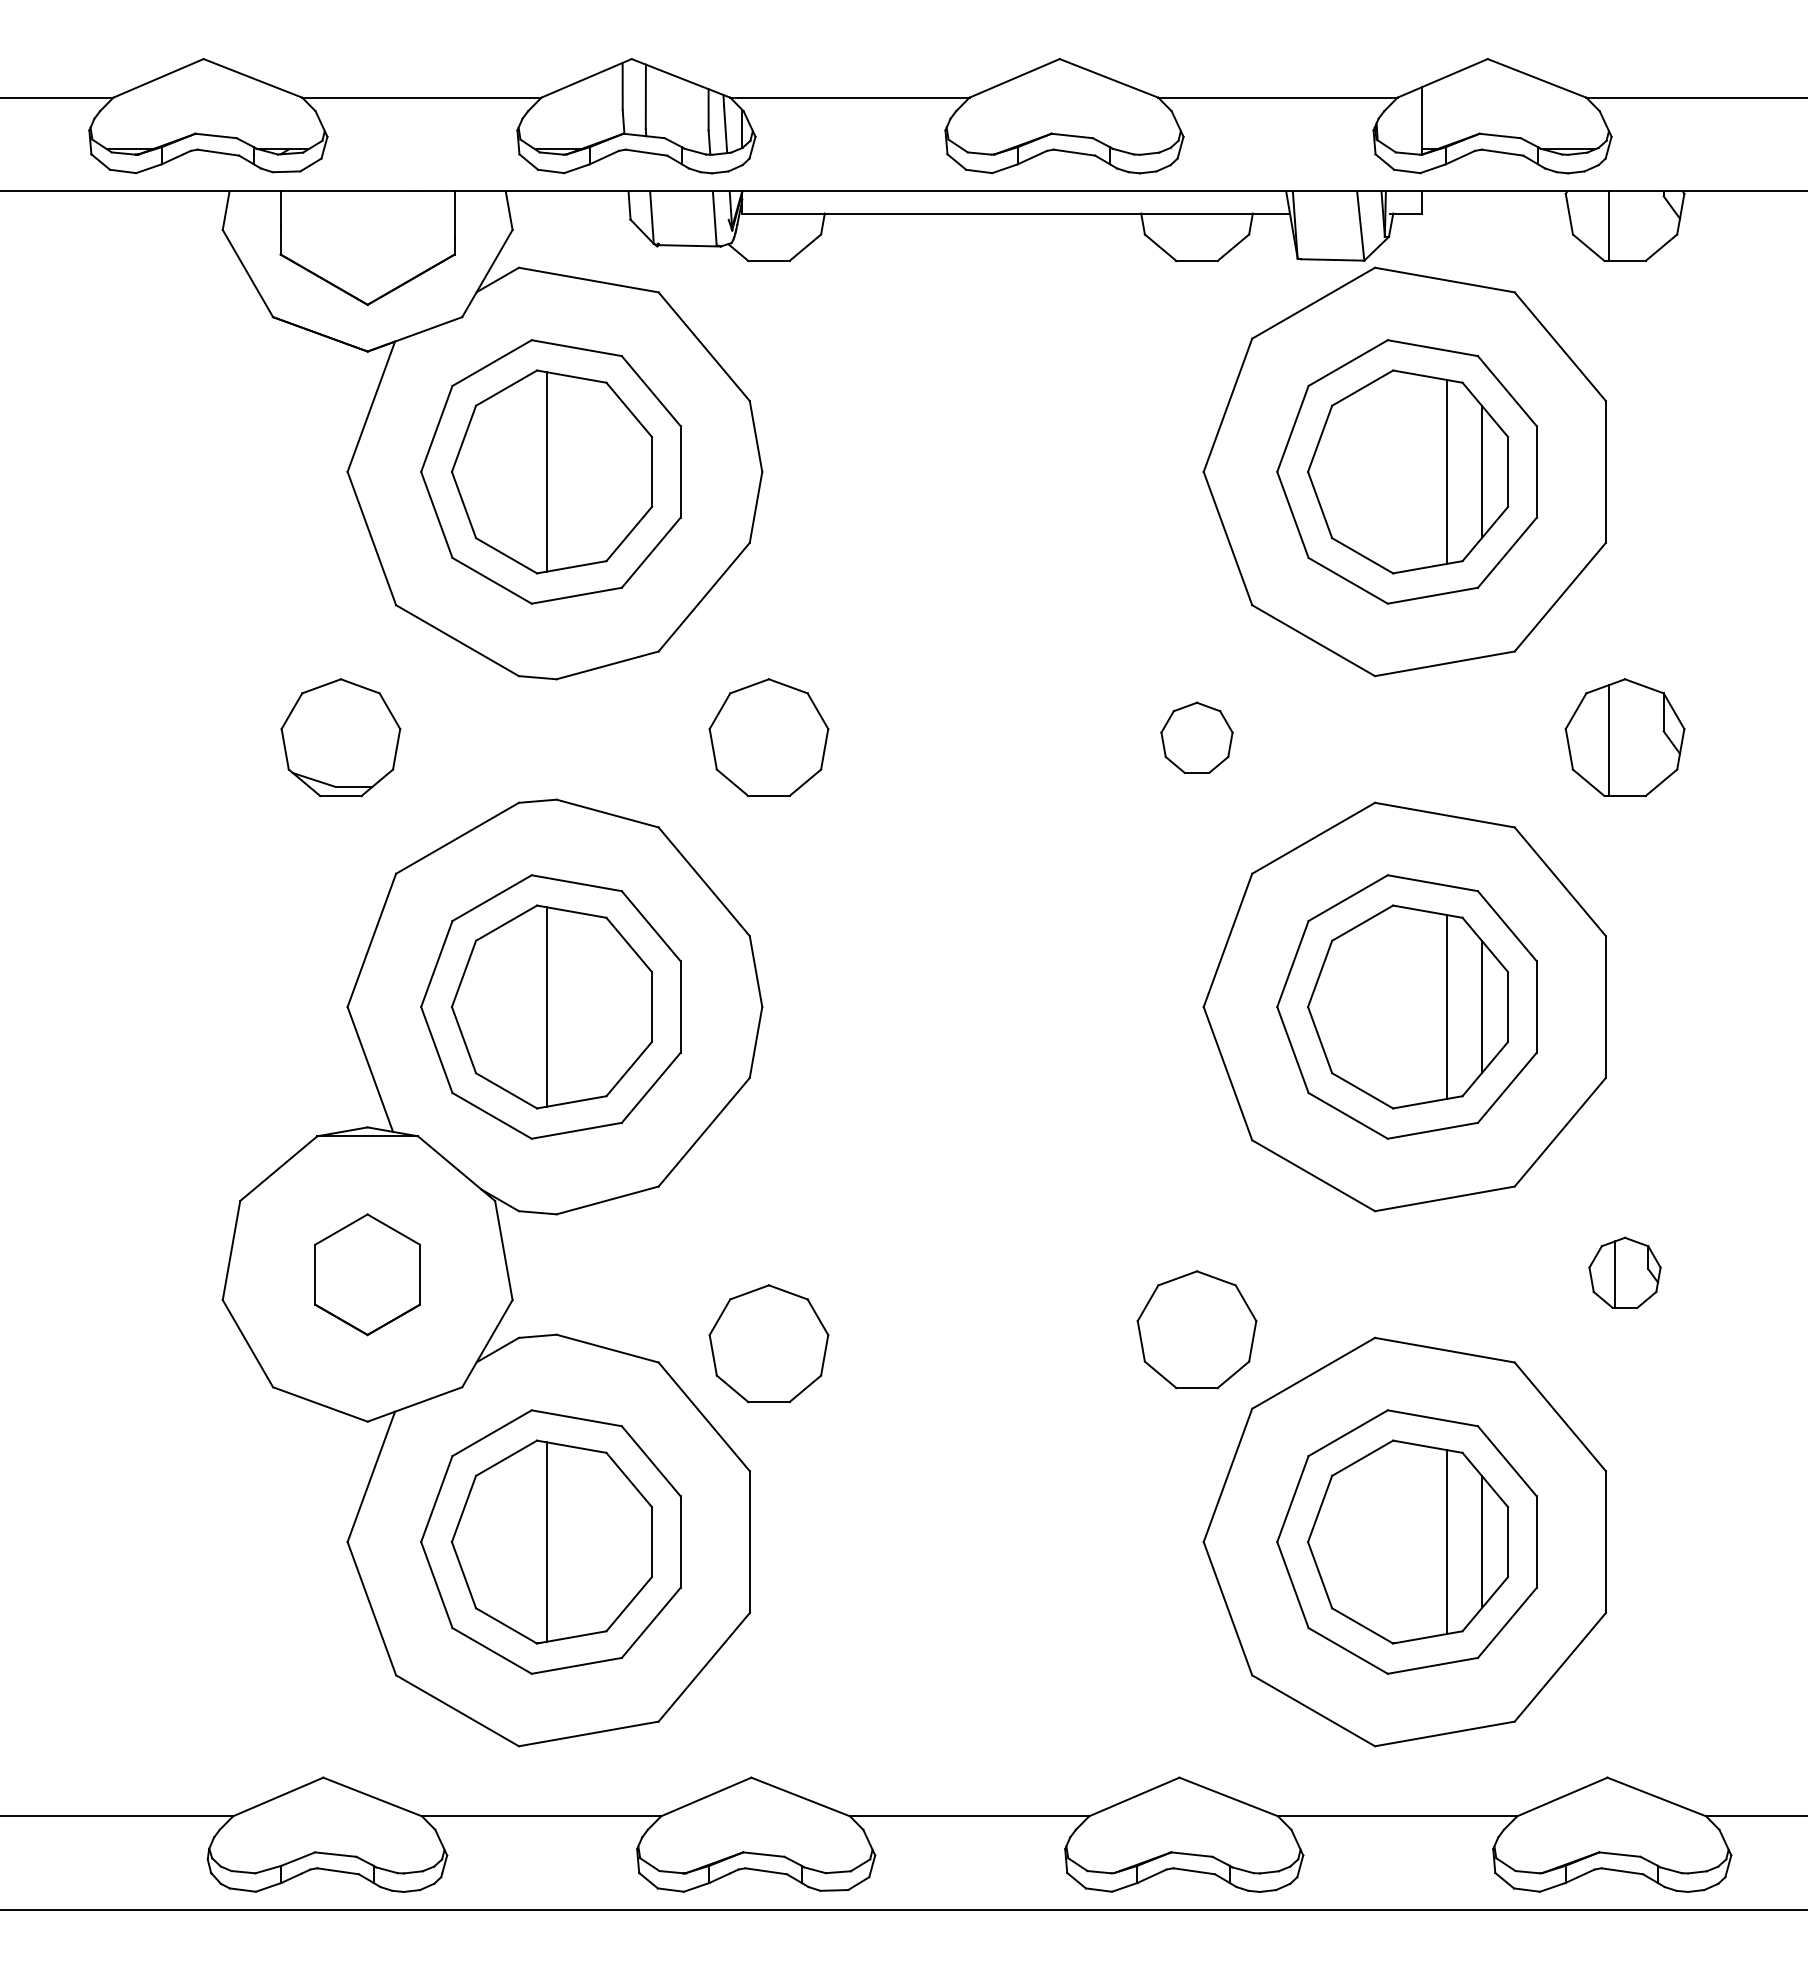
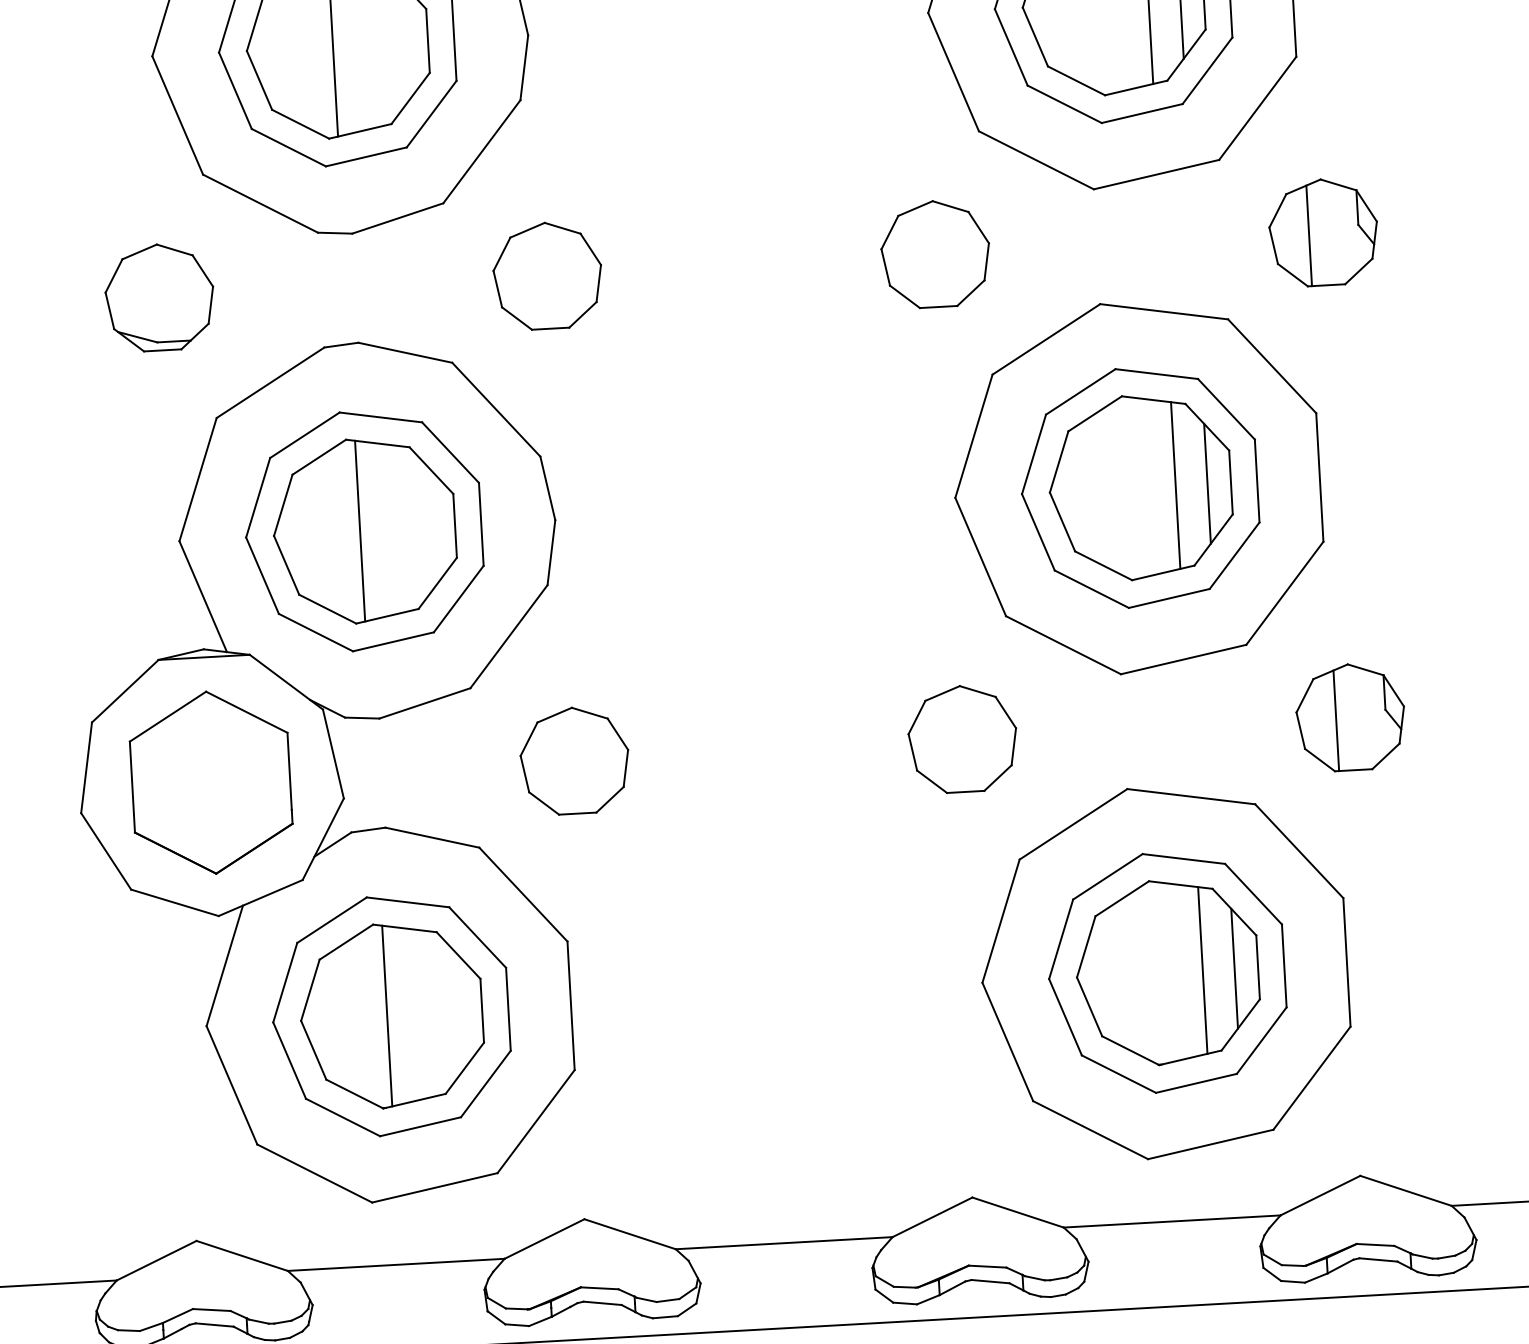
part: (1196, 737) -> (935, 253), size x1.67
part: (1624, 1272) -> (1350, 717), size x1.67
part: (367, 1274) -> (211, 782), size x1.67
part: (1196, 1329) -> (962, 738), moved
part: (768, 1343) -> (574, 760), moved

